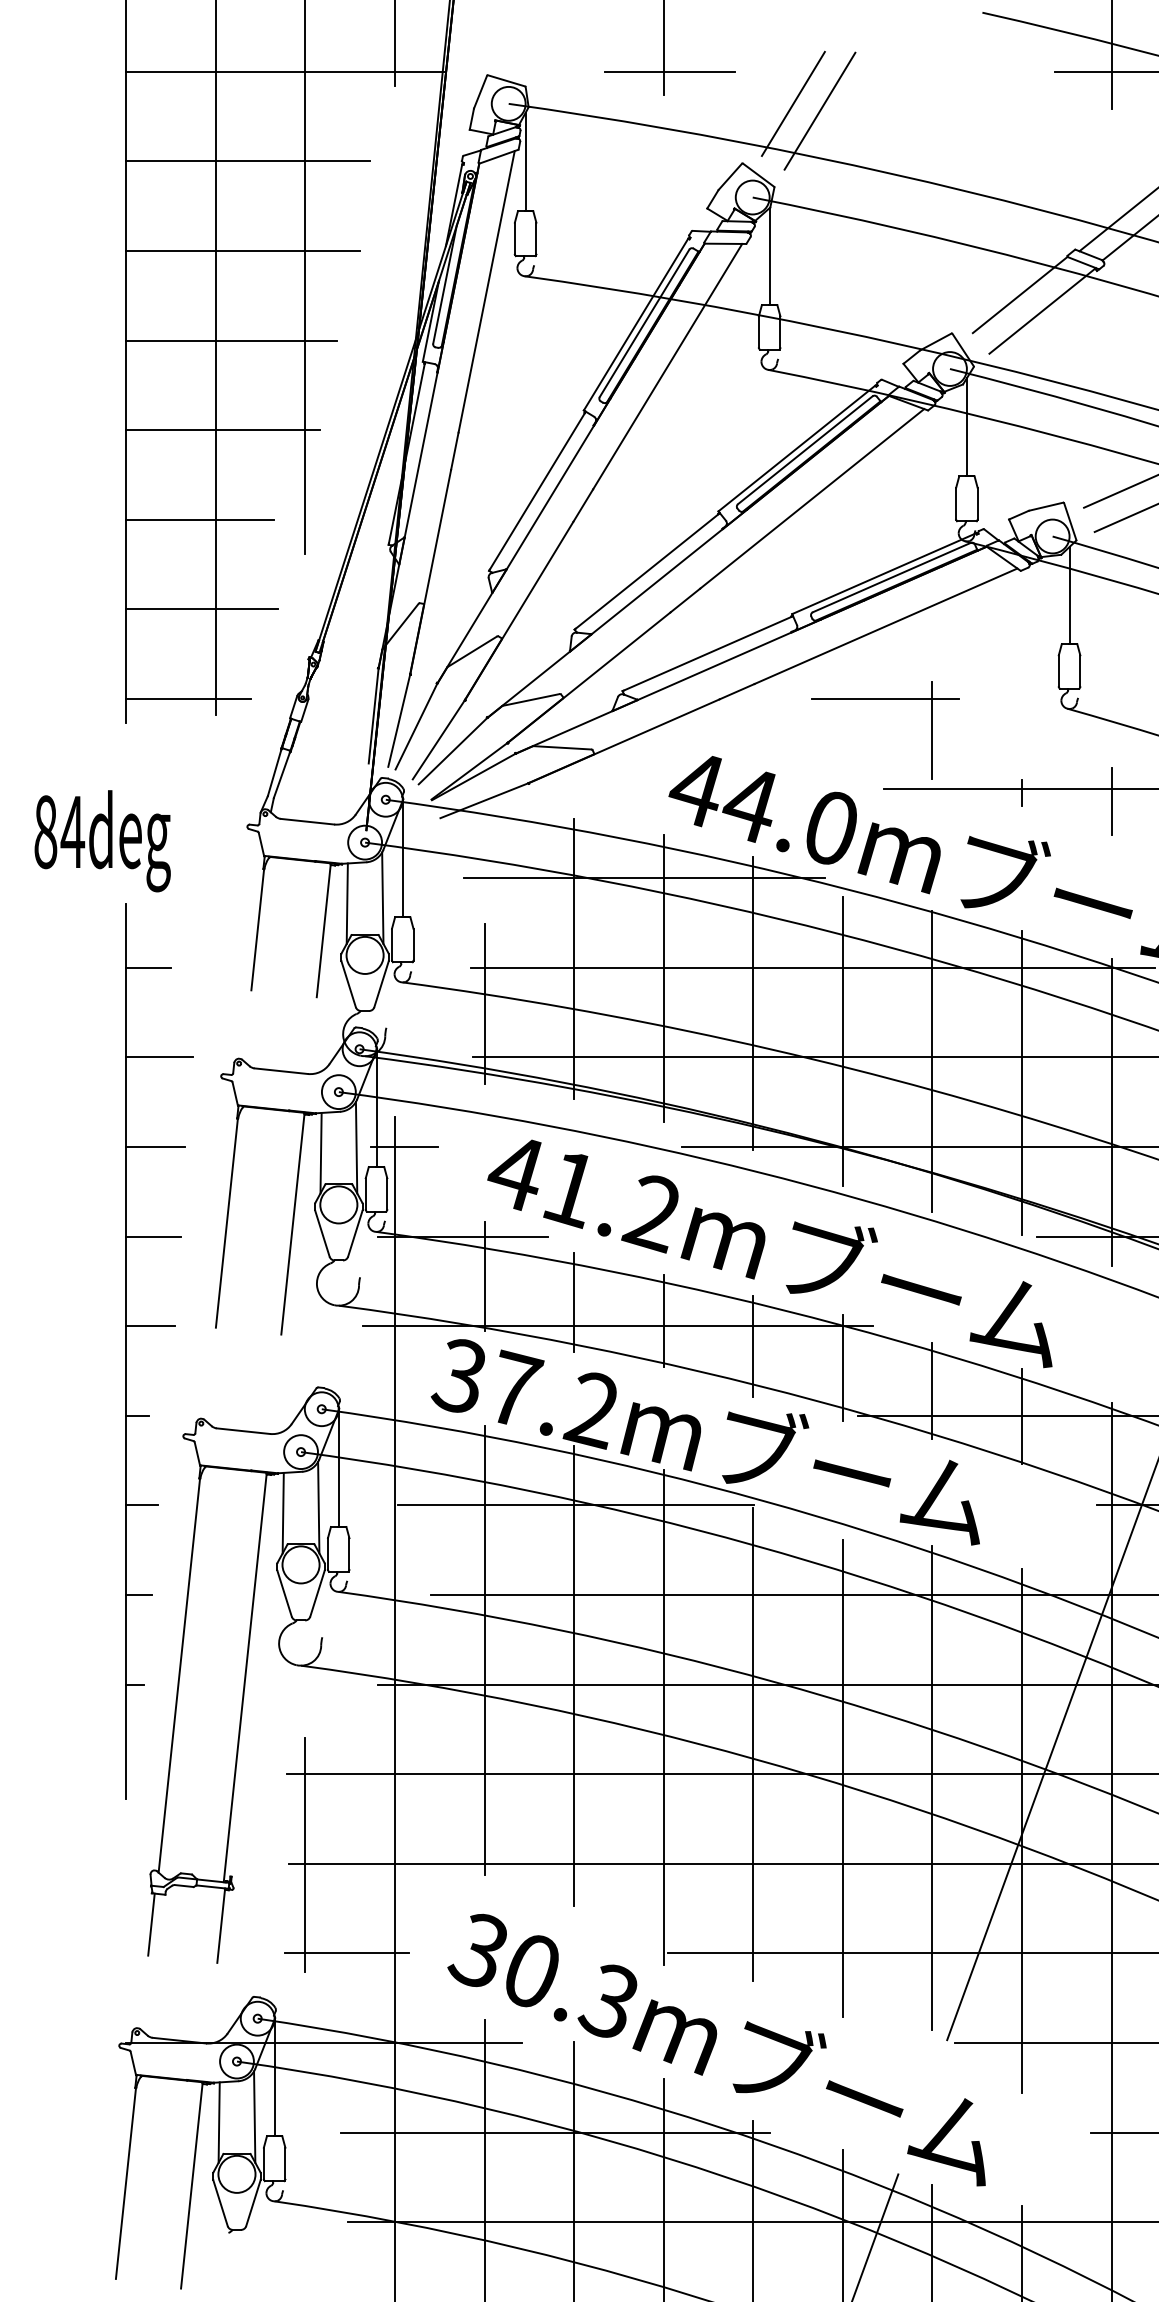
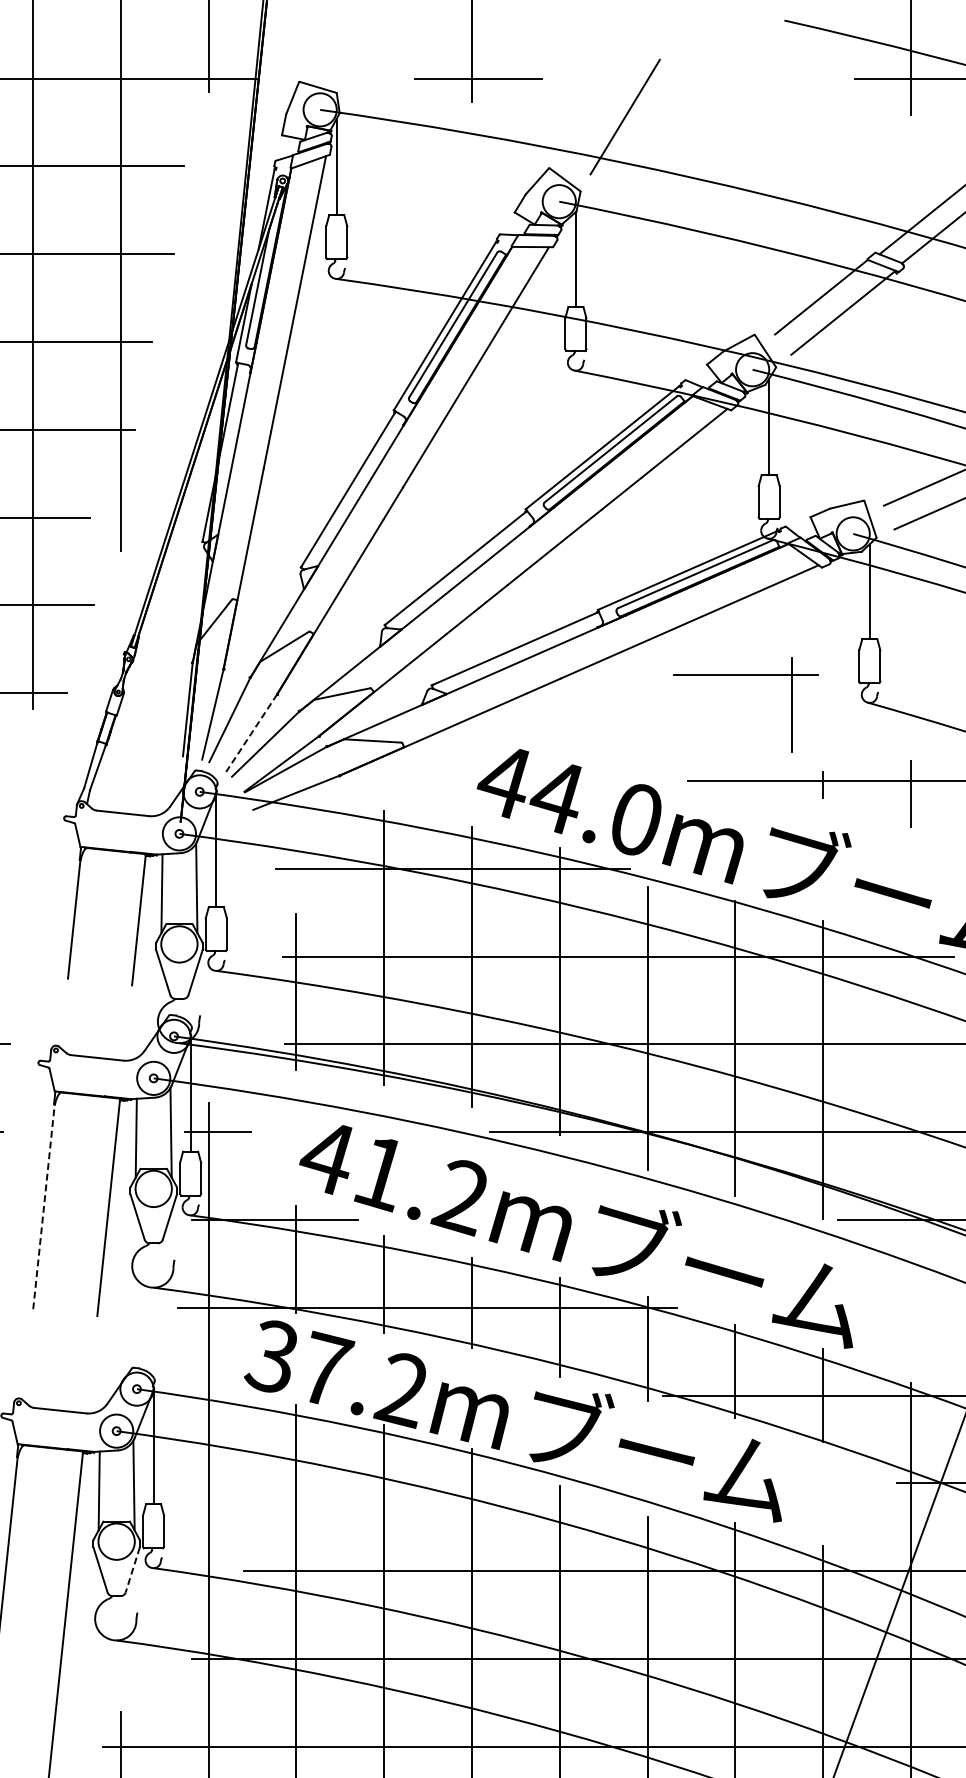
line: (792, 103) -> (598, 109), removed
part: (885, 699) -> (746, 674), moved
line: (438, 740) -> (251, 733), solid -> dashed
line: (1111, 1112) -> (910, 1098), removed
line: (226, 1222) -> (43, 1206), solid -> dashed
line: (575, 1505) -> (385, 1483), removed
line: (317, 1594) -> (132, 1570), solid -> dashed

